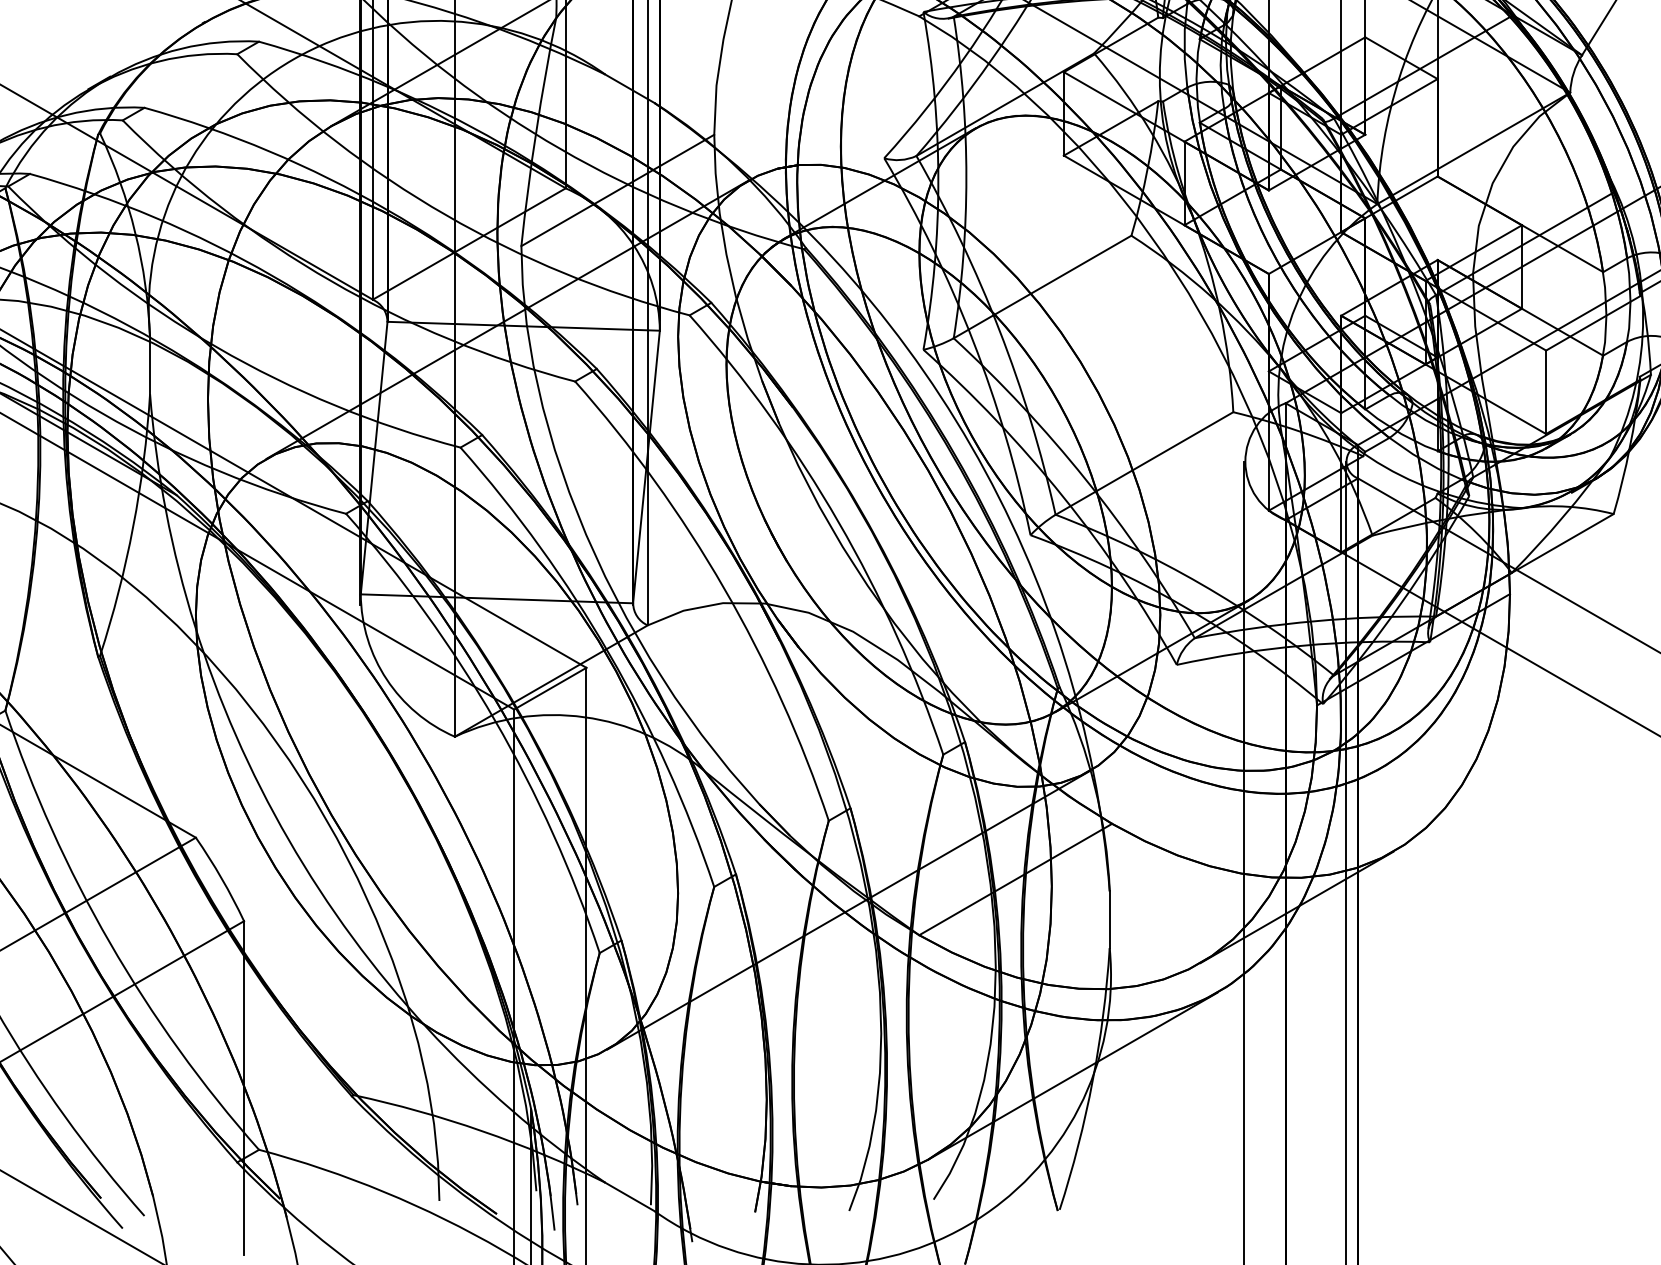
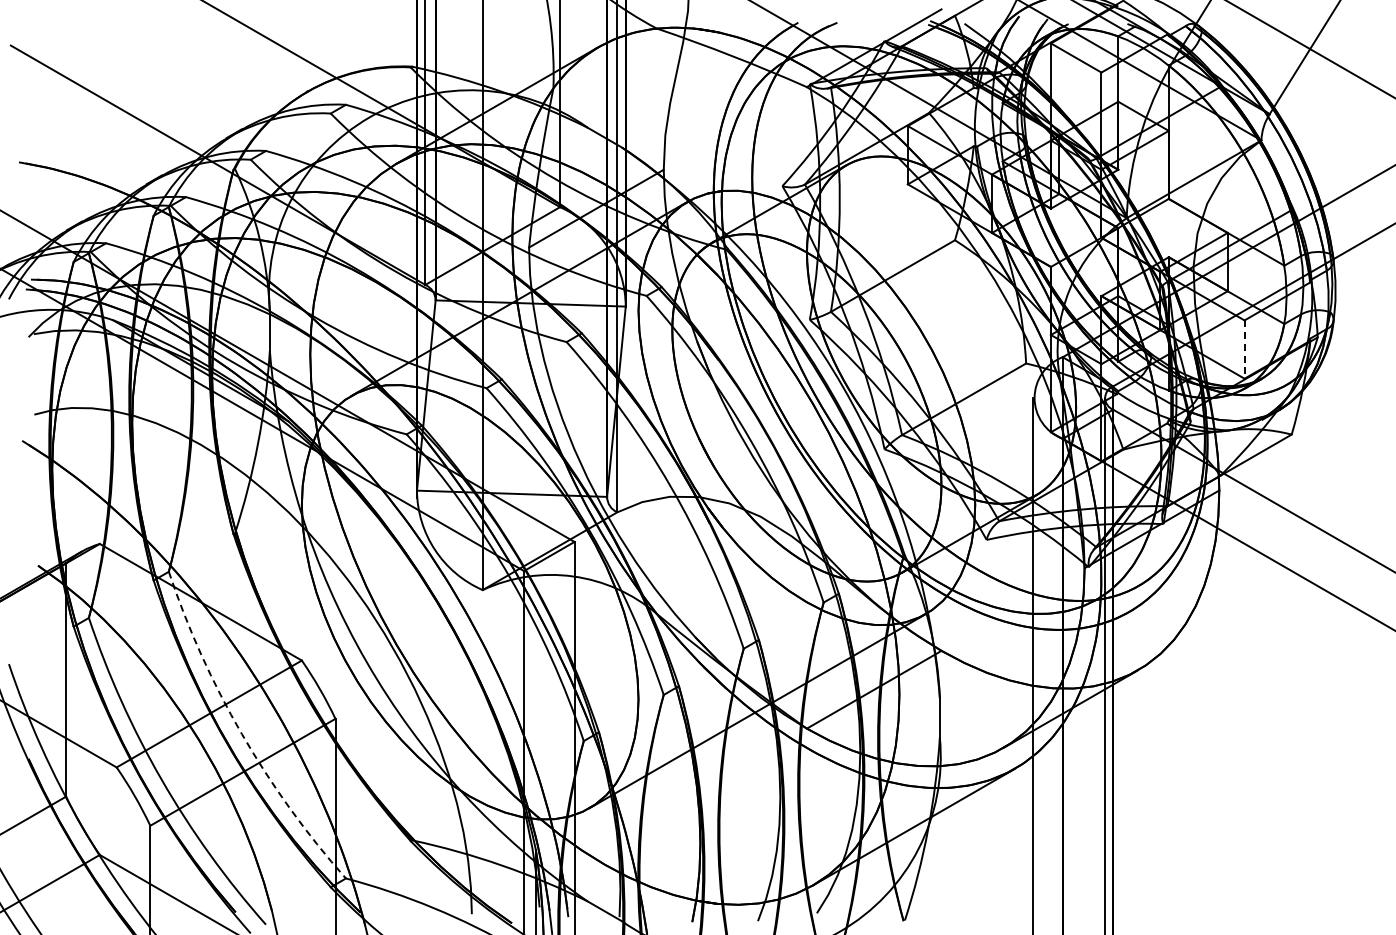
line: (1546, 393) -> (1244, 350), solid -> dashed
arc: (109, 943) -> (241, 734), solid -> dashed

